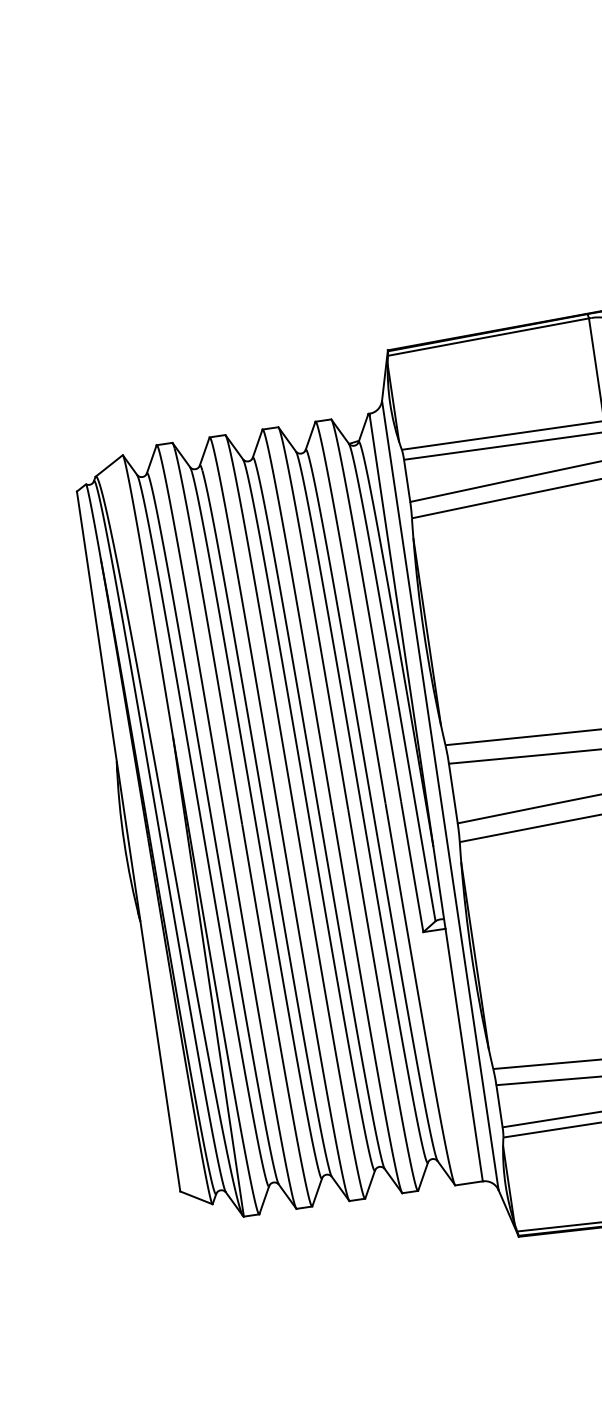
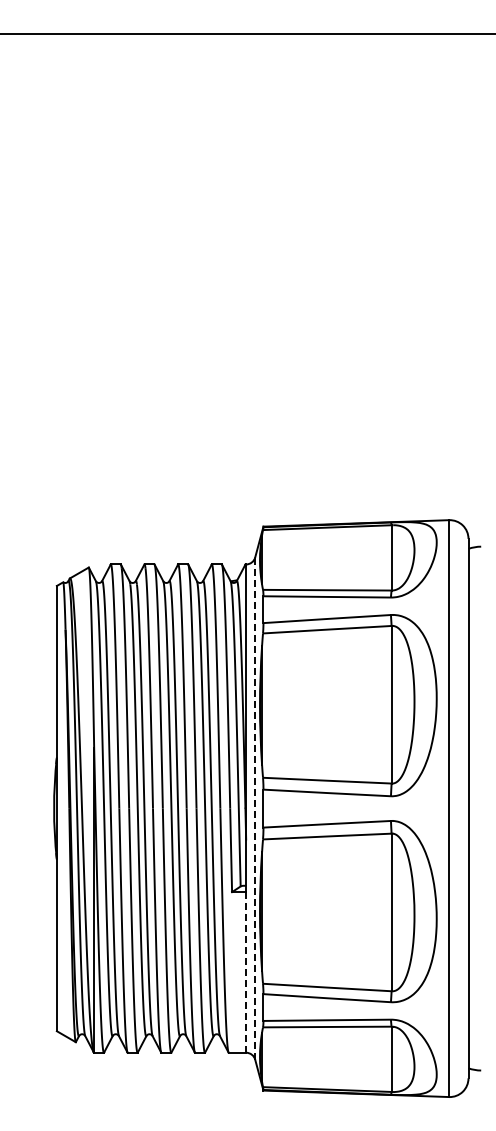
line: (440, 795) -> (255, 808), solid -> dashed
line: (464, 1053) -> (246, 971), solid -> dashed

